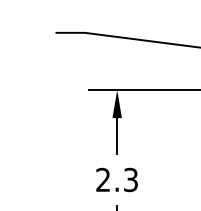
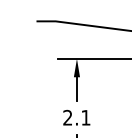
text: (130, 179) -> (85, 117), 2.3 -> 2.1

